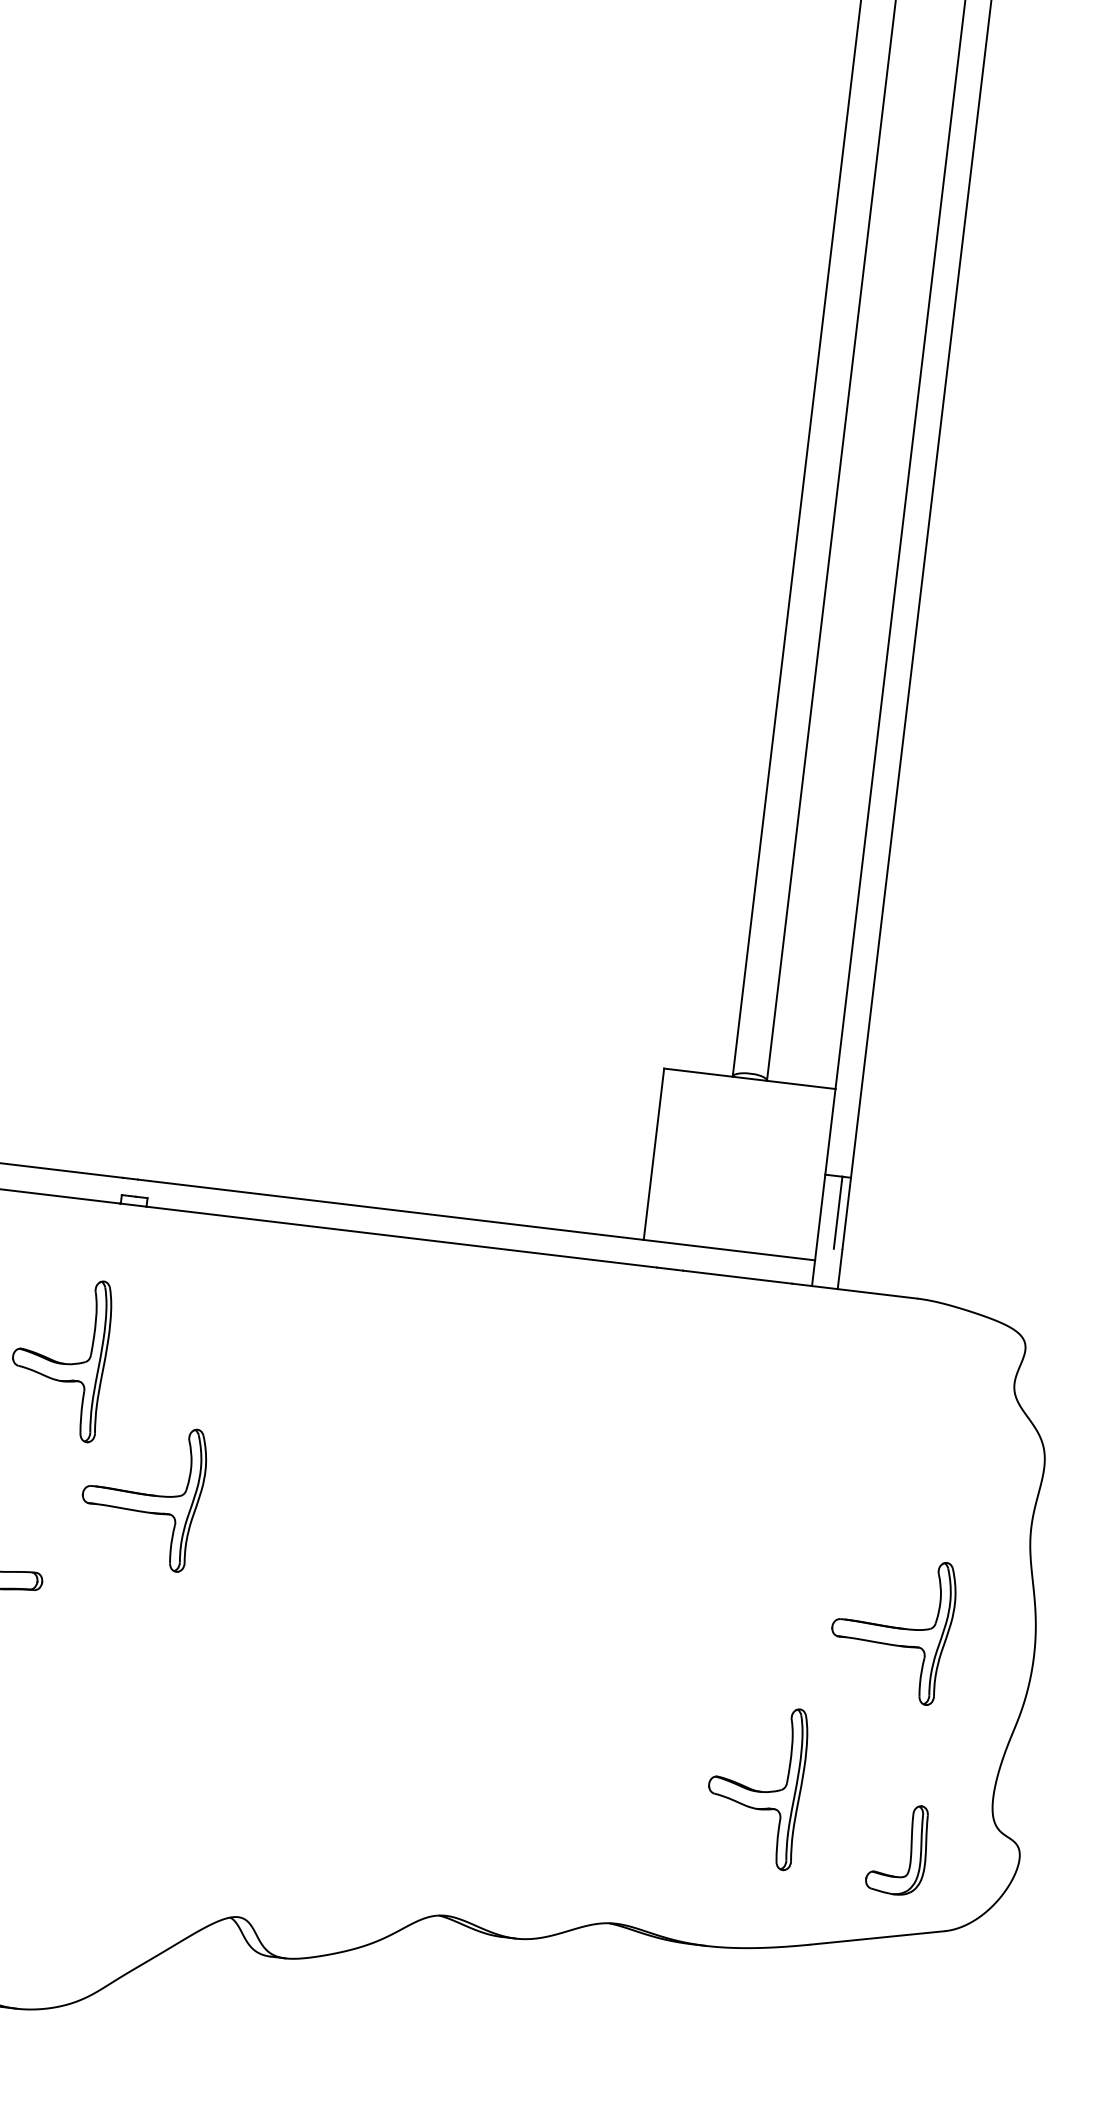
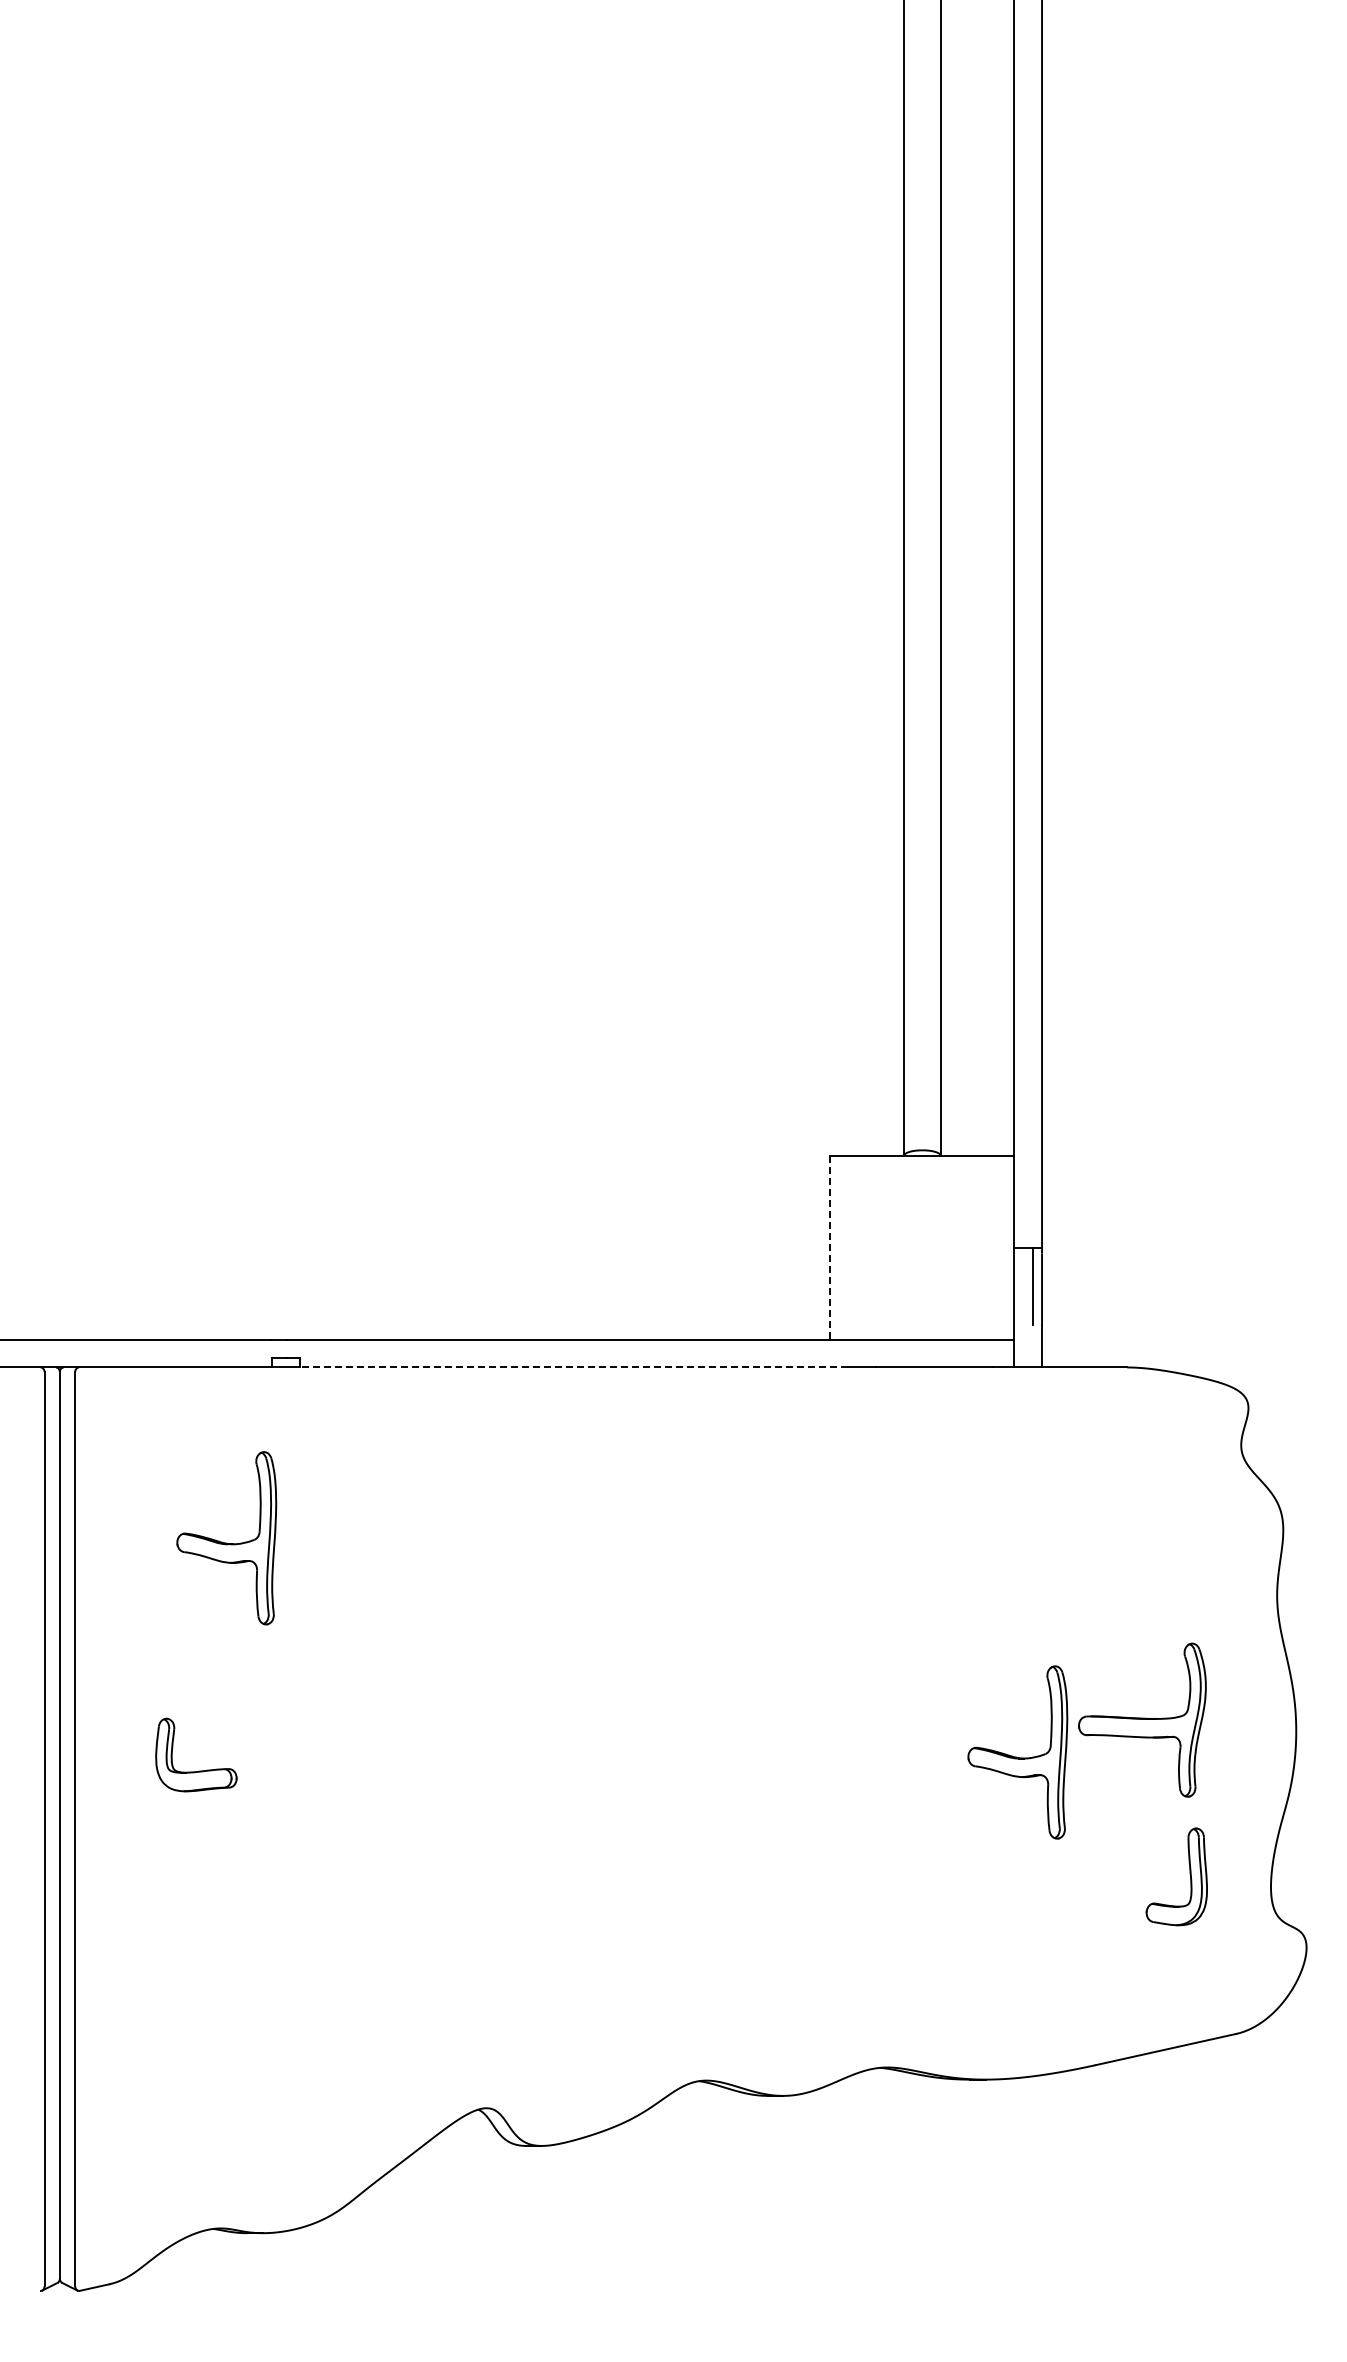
line: (653, 1154) -> (830, 1248), solid -> dashed
line: (401, 1237) -> (573, 1367), solid -> dashed
part: (142, 1495) -> (331, 1673), removed
part: (755, 1785) -> (1017, 1752), moved
part: (910, 1848) -> (1189, 1874), moved

